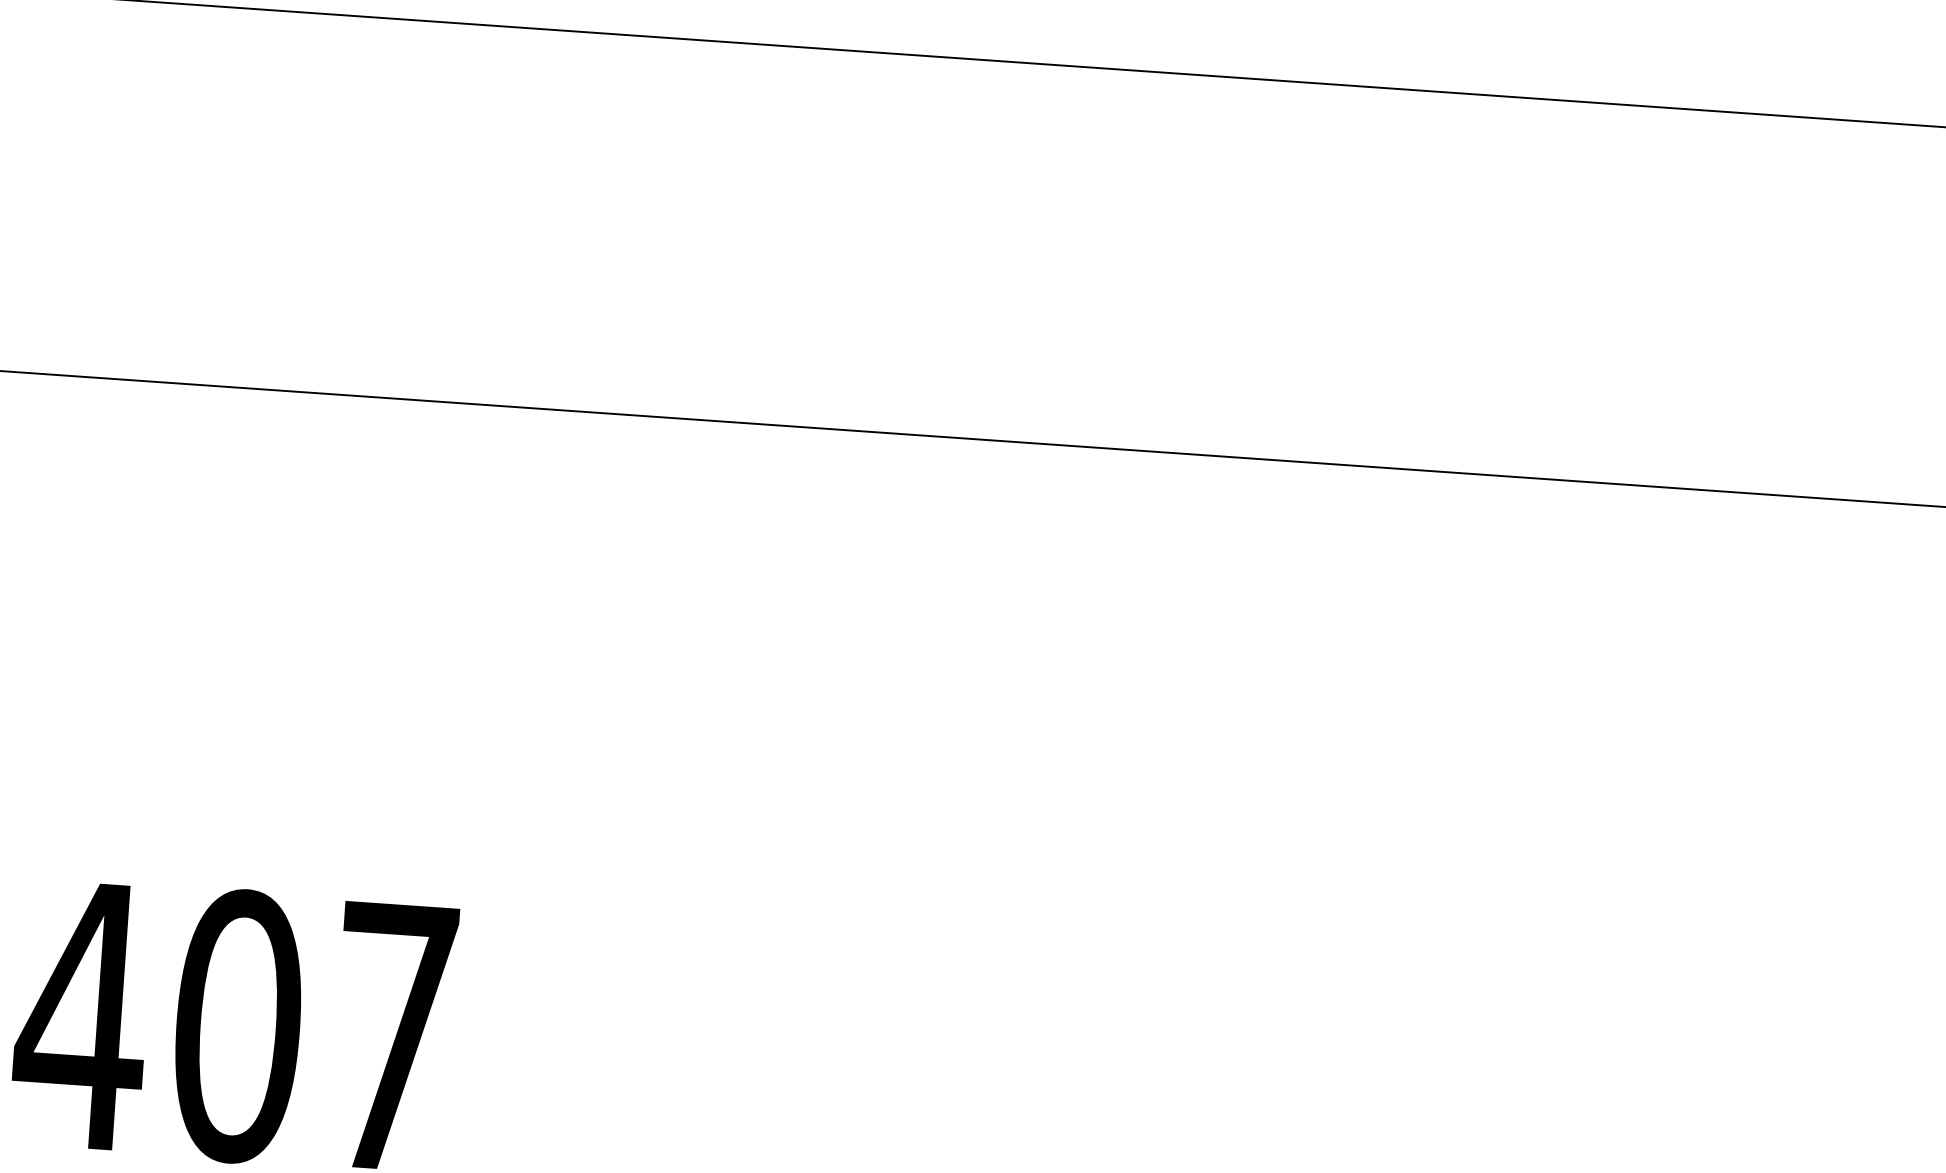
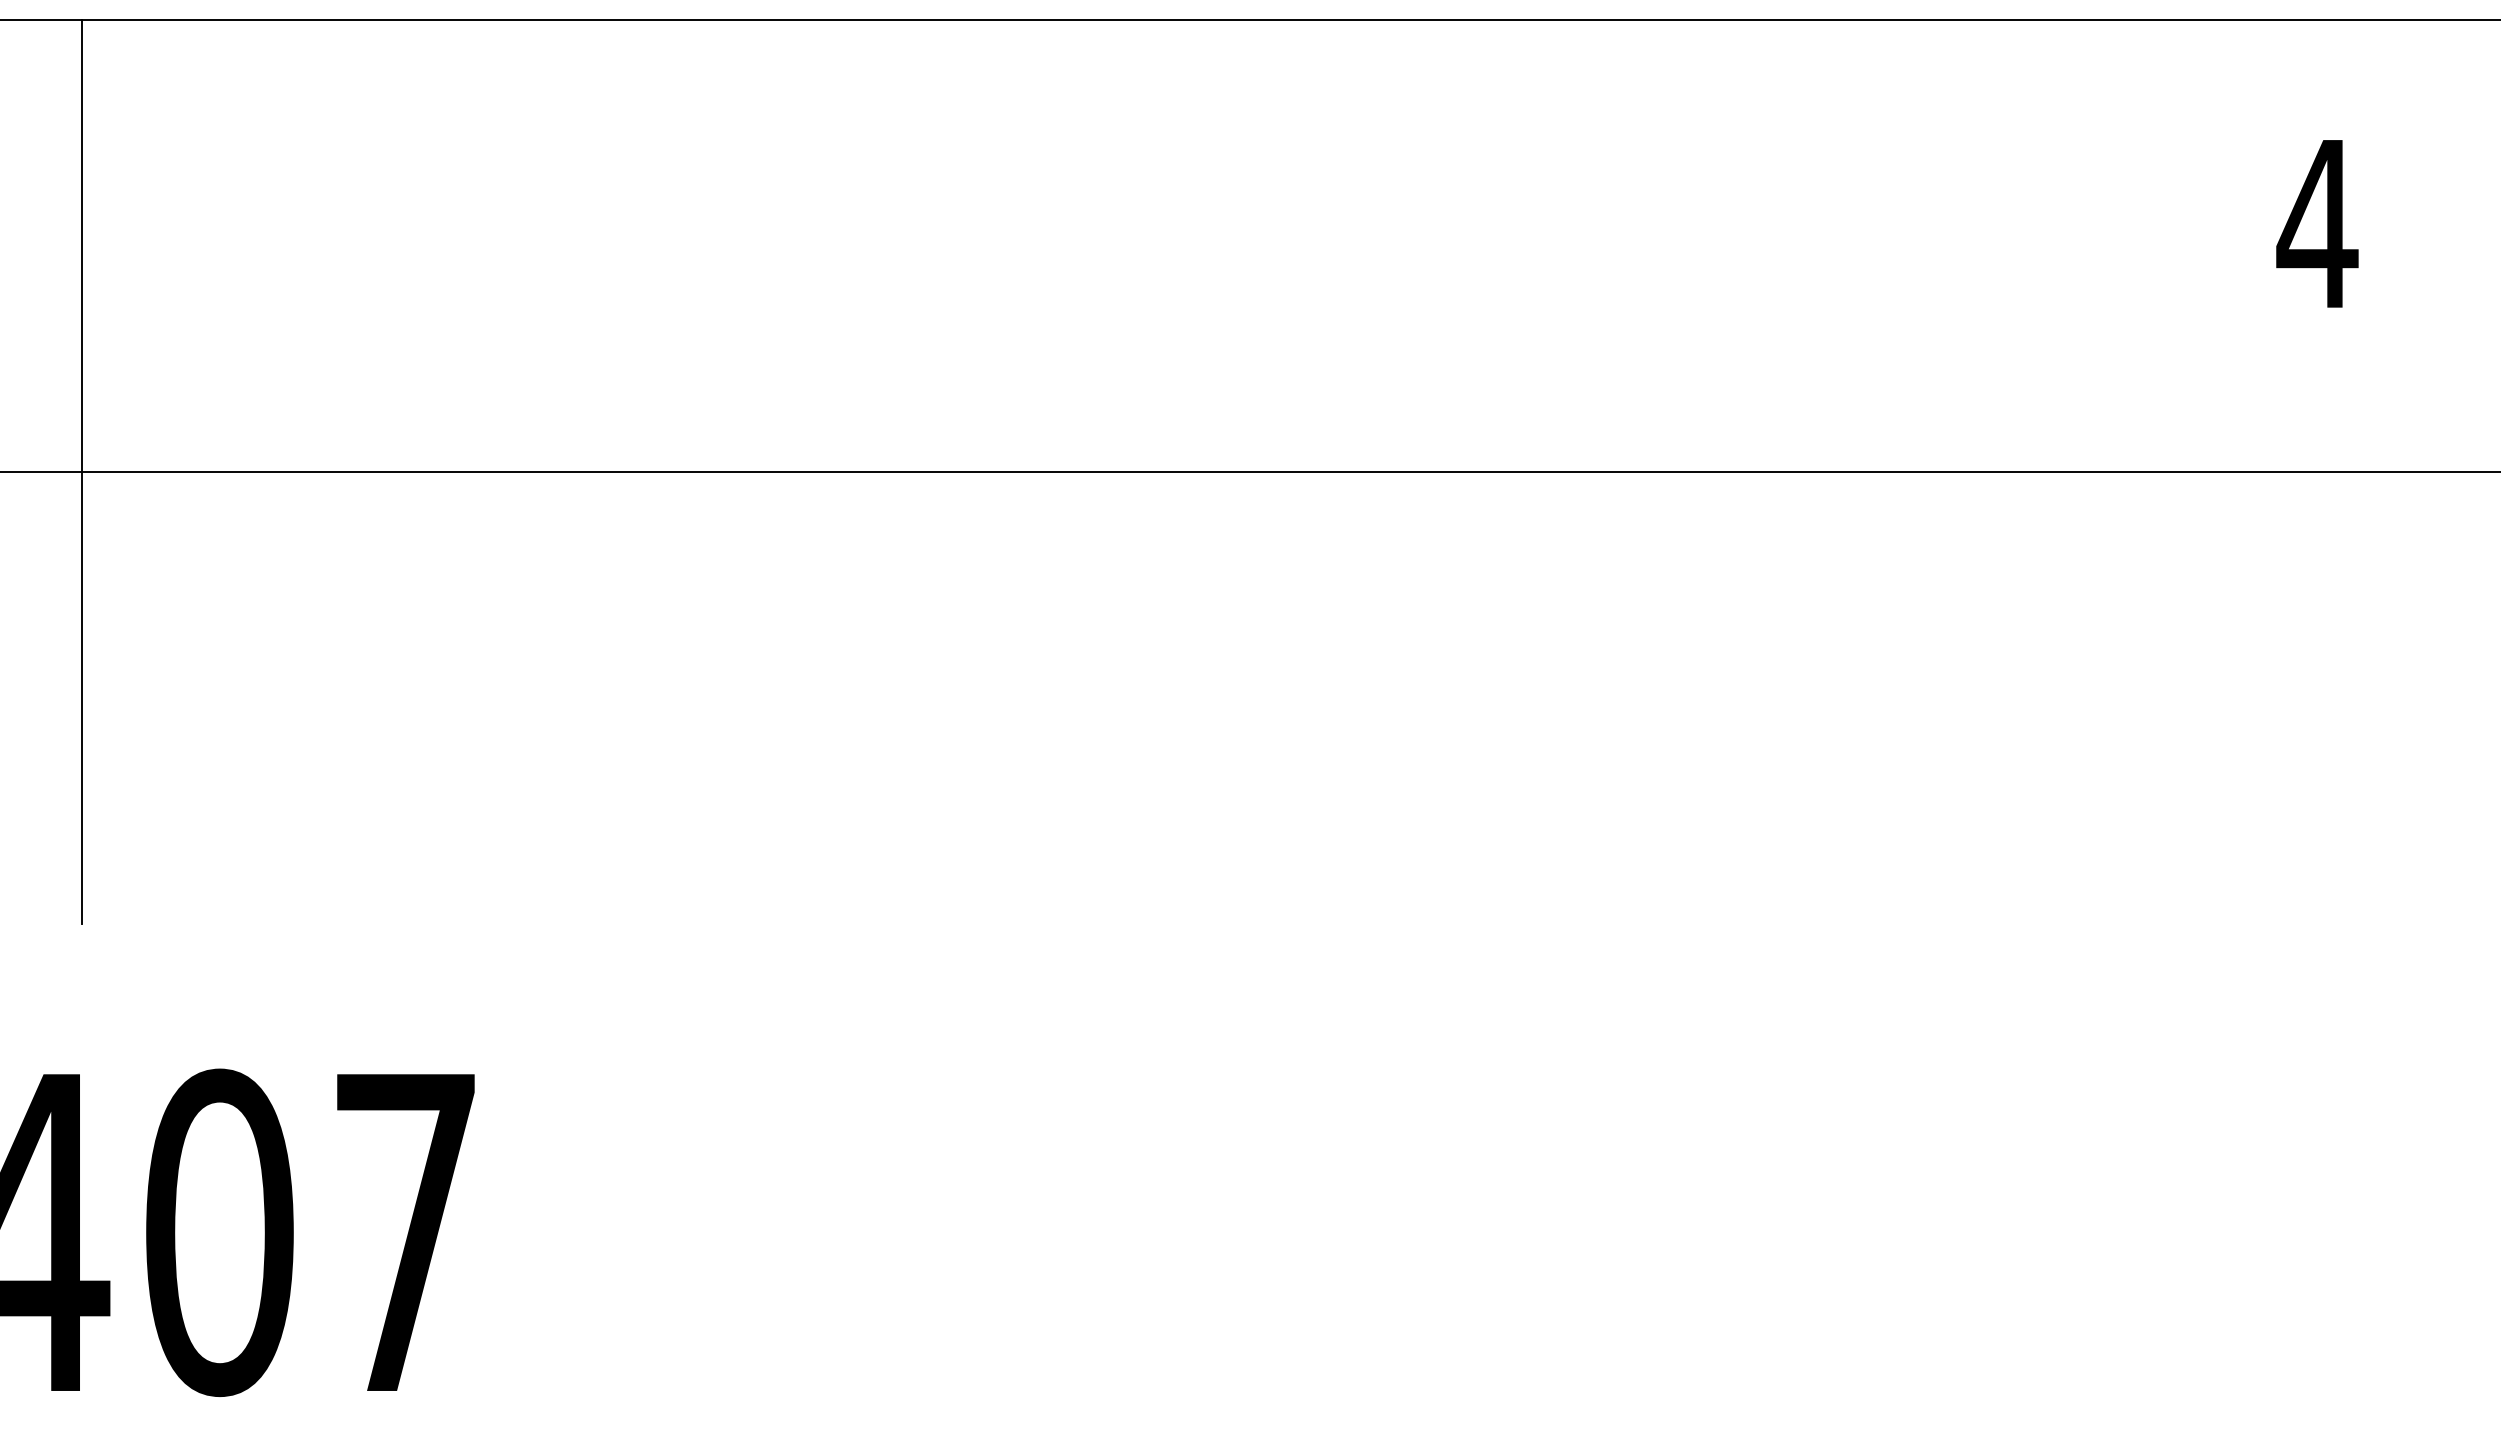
line: (167, 382) -> (82, 471), added

